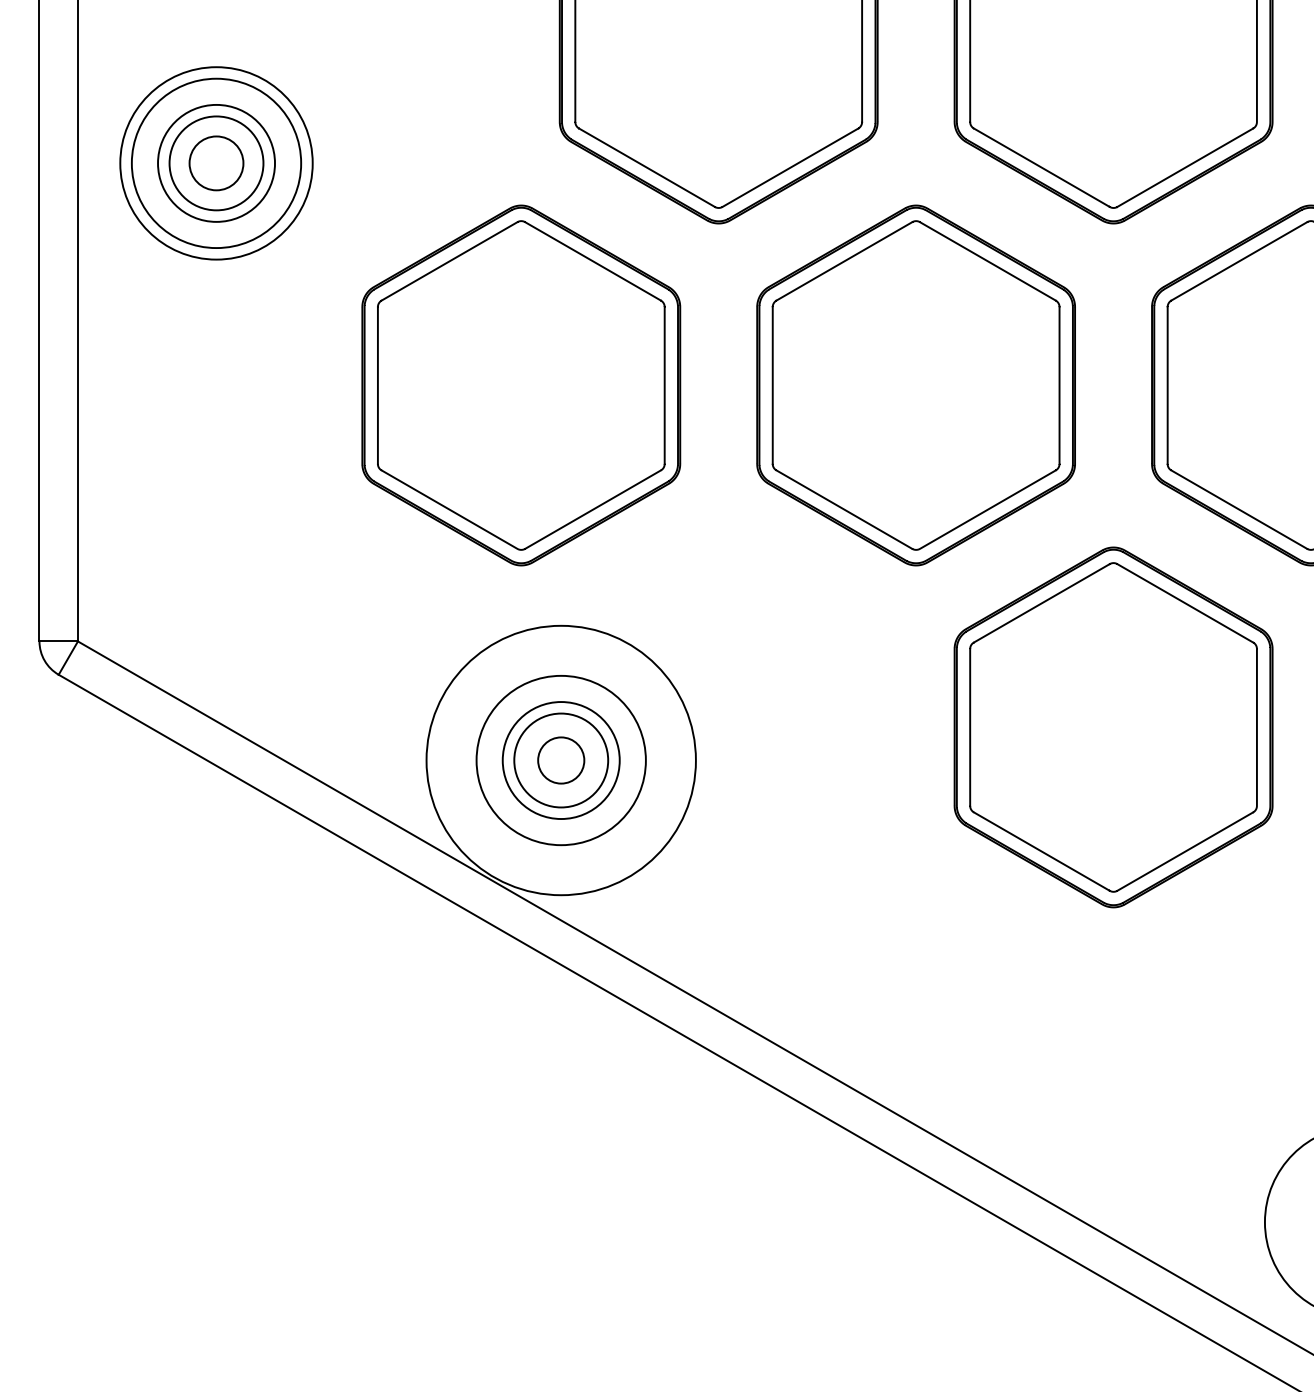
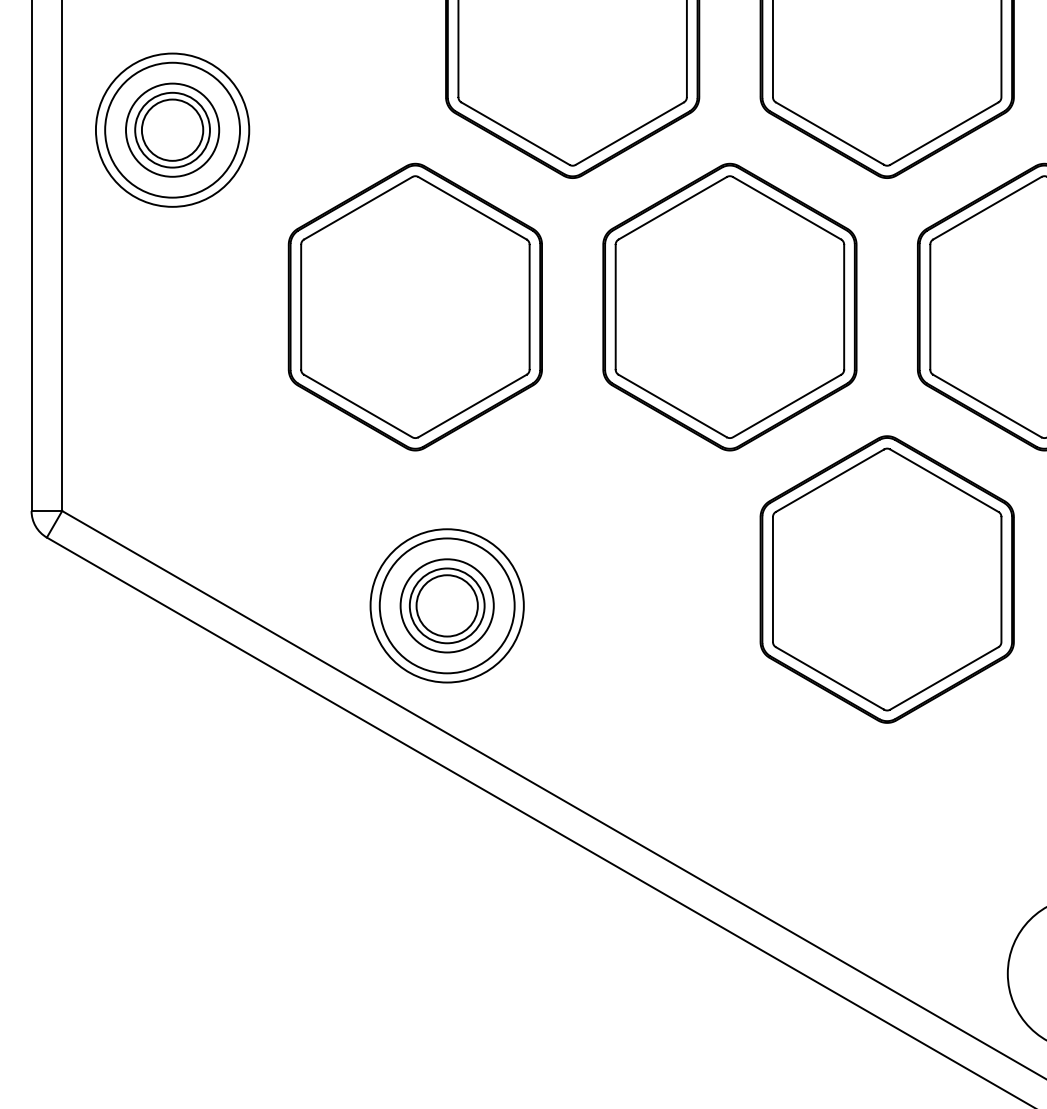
circle: (216, 162) -> (172, 129), size x1.43
circle: (560, 760) -> (446, 605), size x0.71
circle: (560, 760) -> (446, 605), size x1.67

